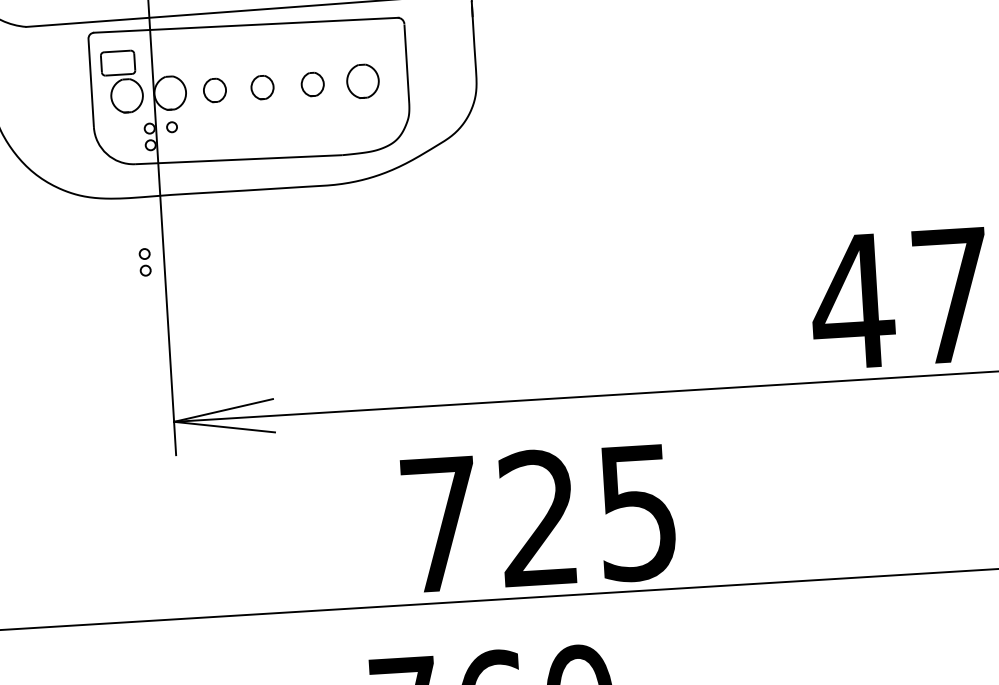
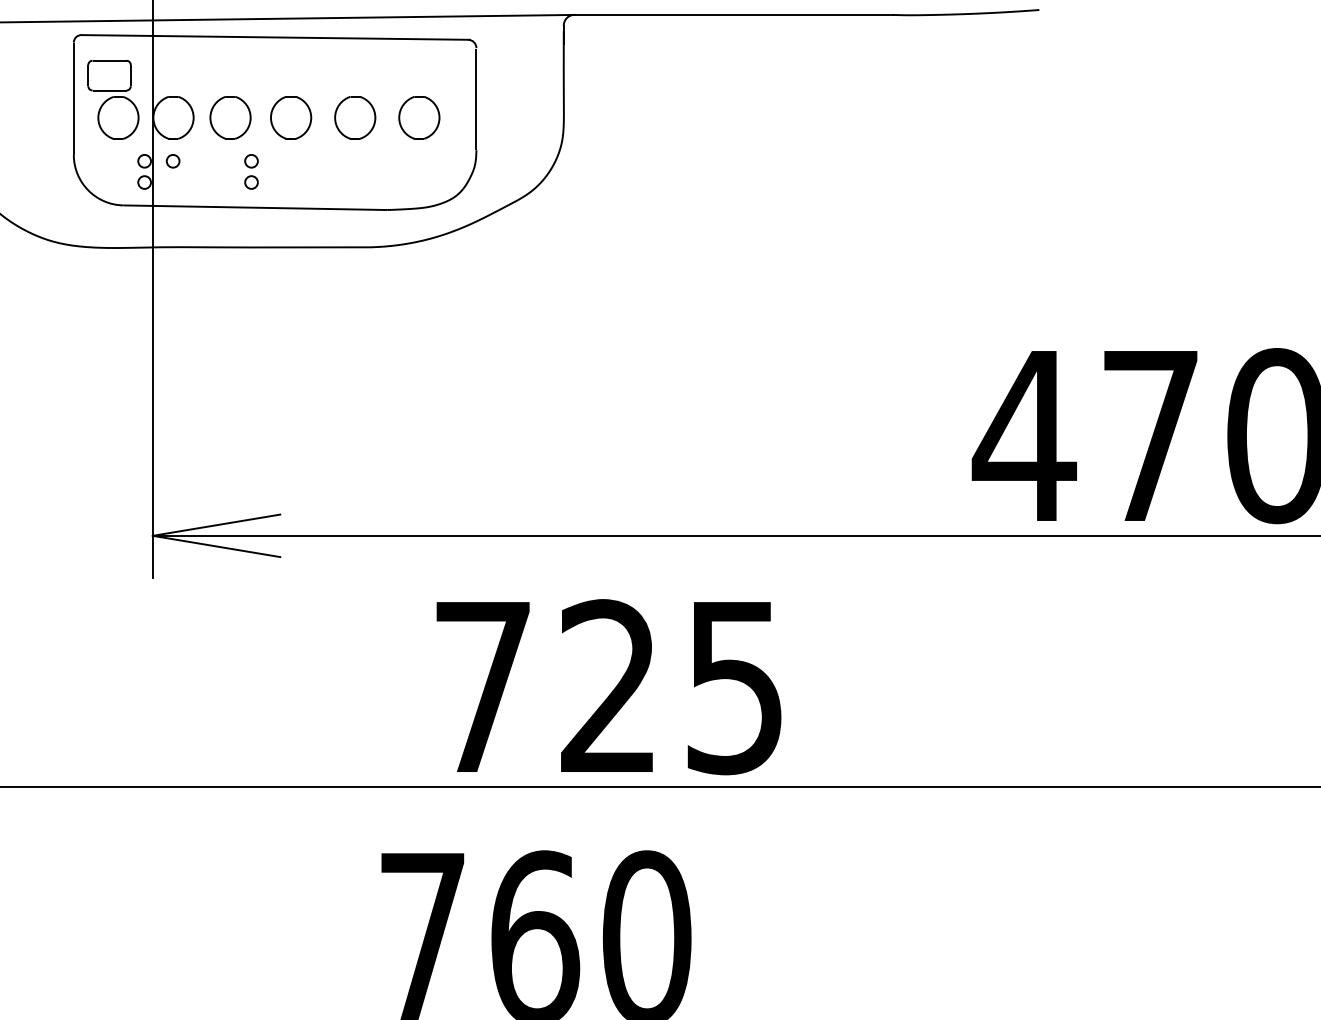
part: (312, 84) -> (355, 117), size x1.43
part: (262, 87) -> (291, 117), size x1.43
part: (214, 90) -> (230, 117), size x1.43
part: (145, 262) -> (251, 171), moved

